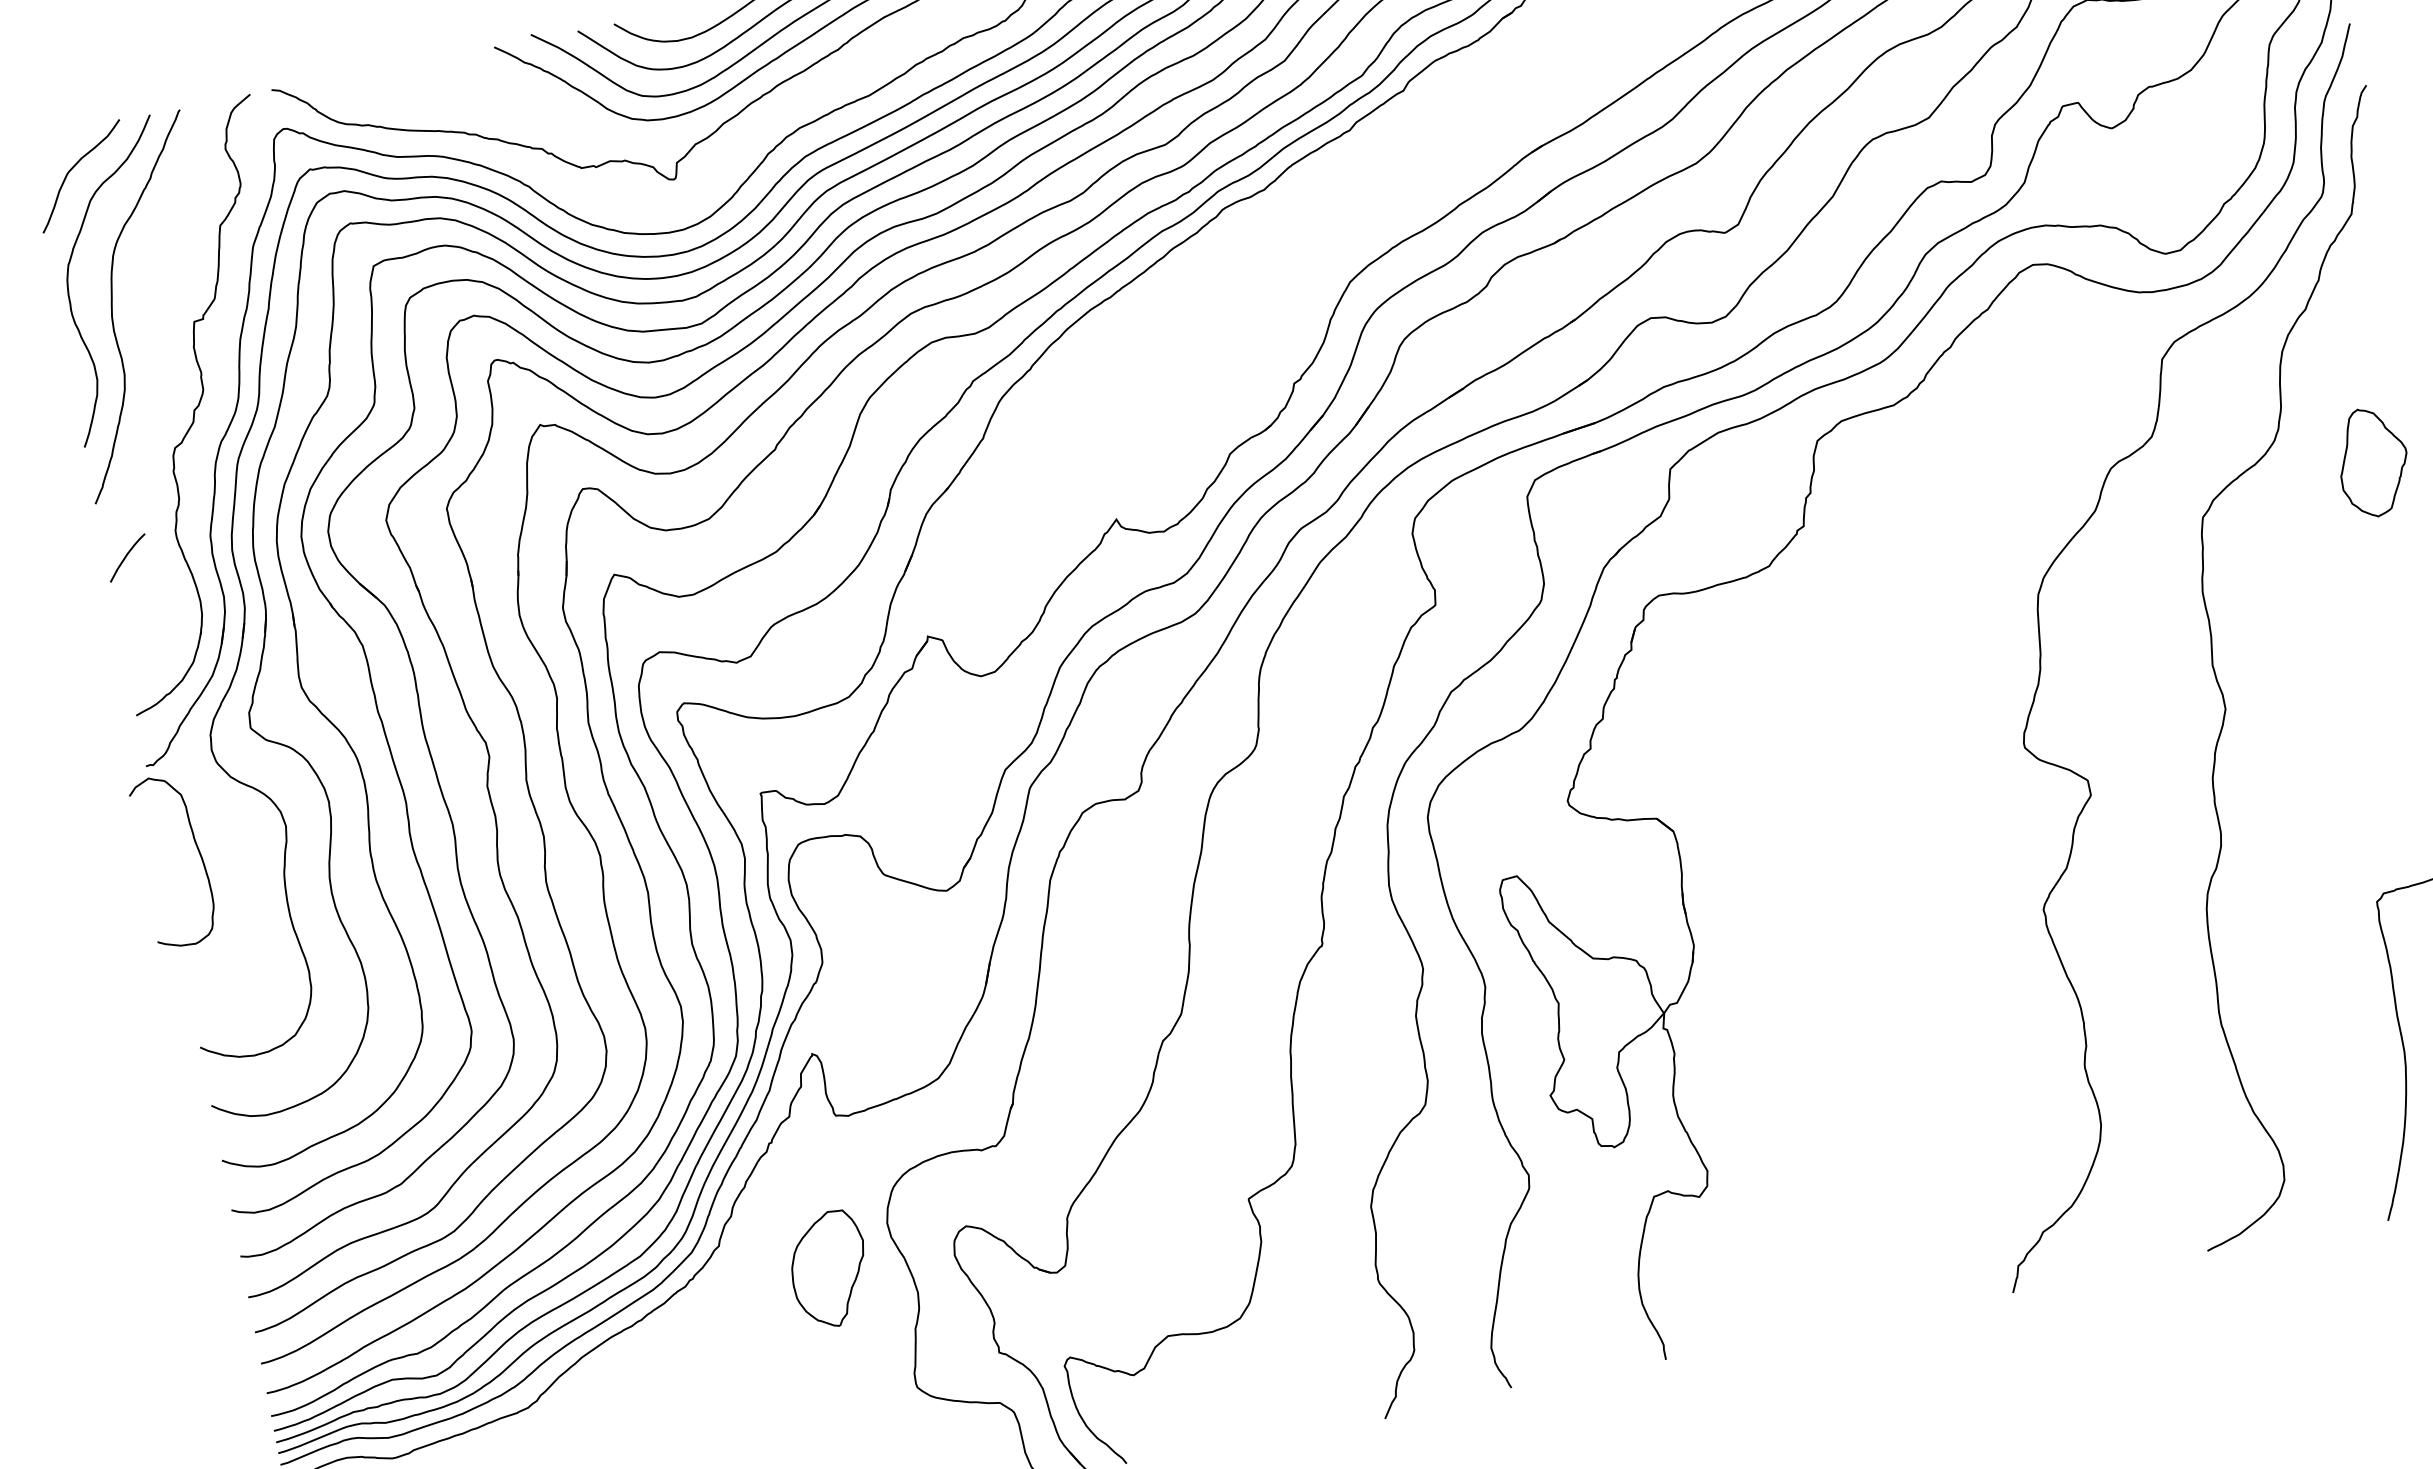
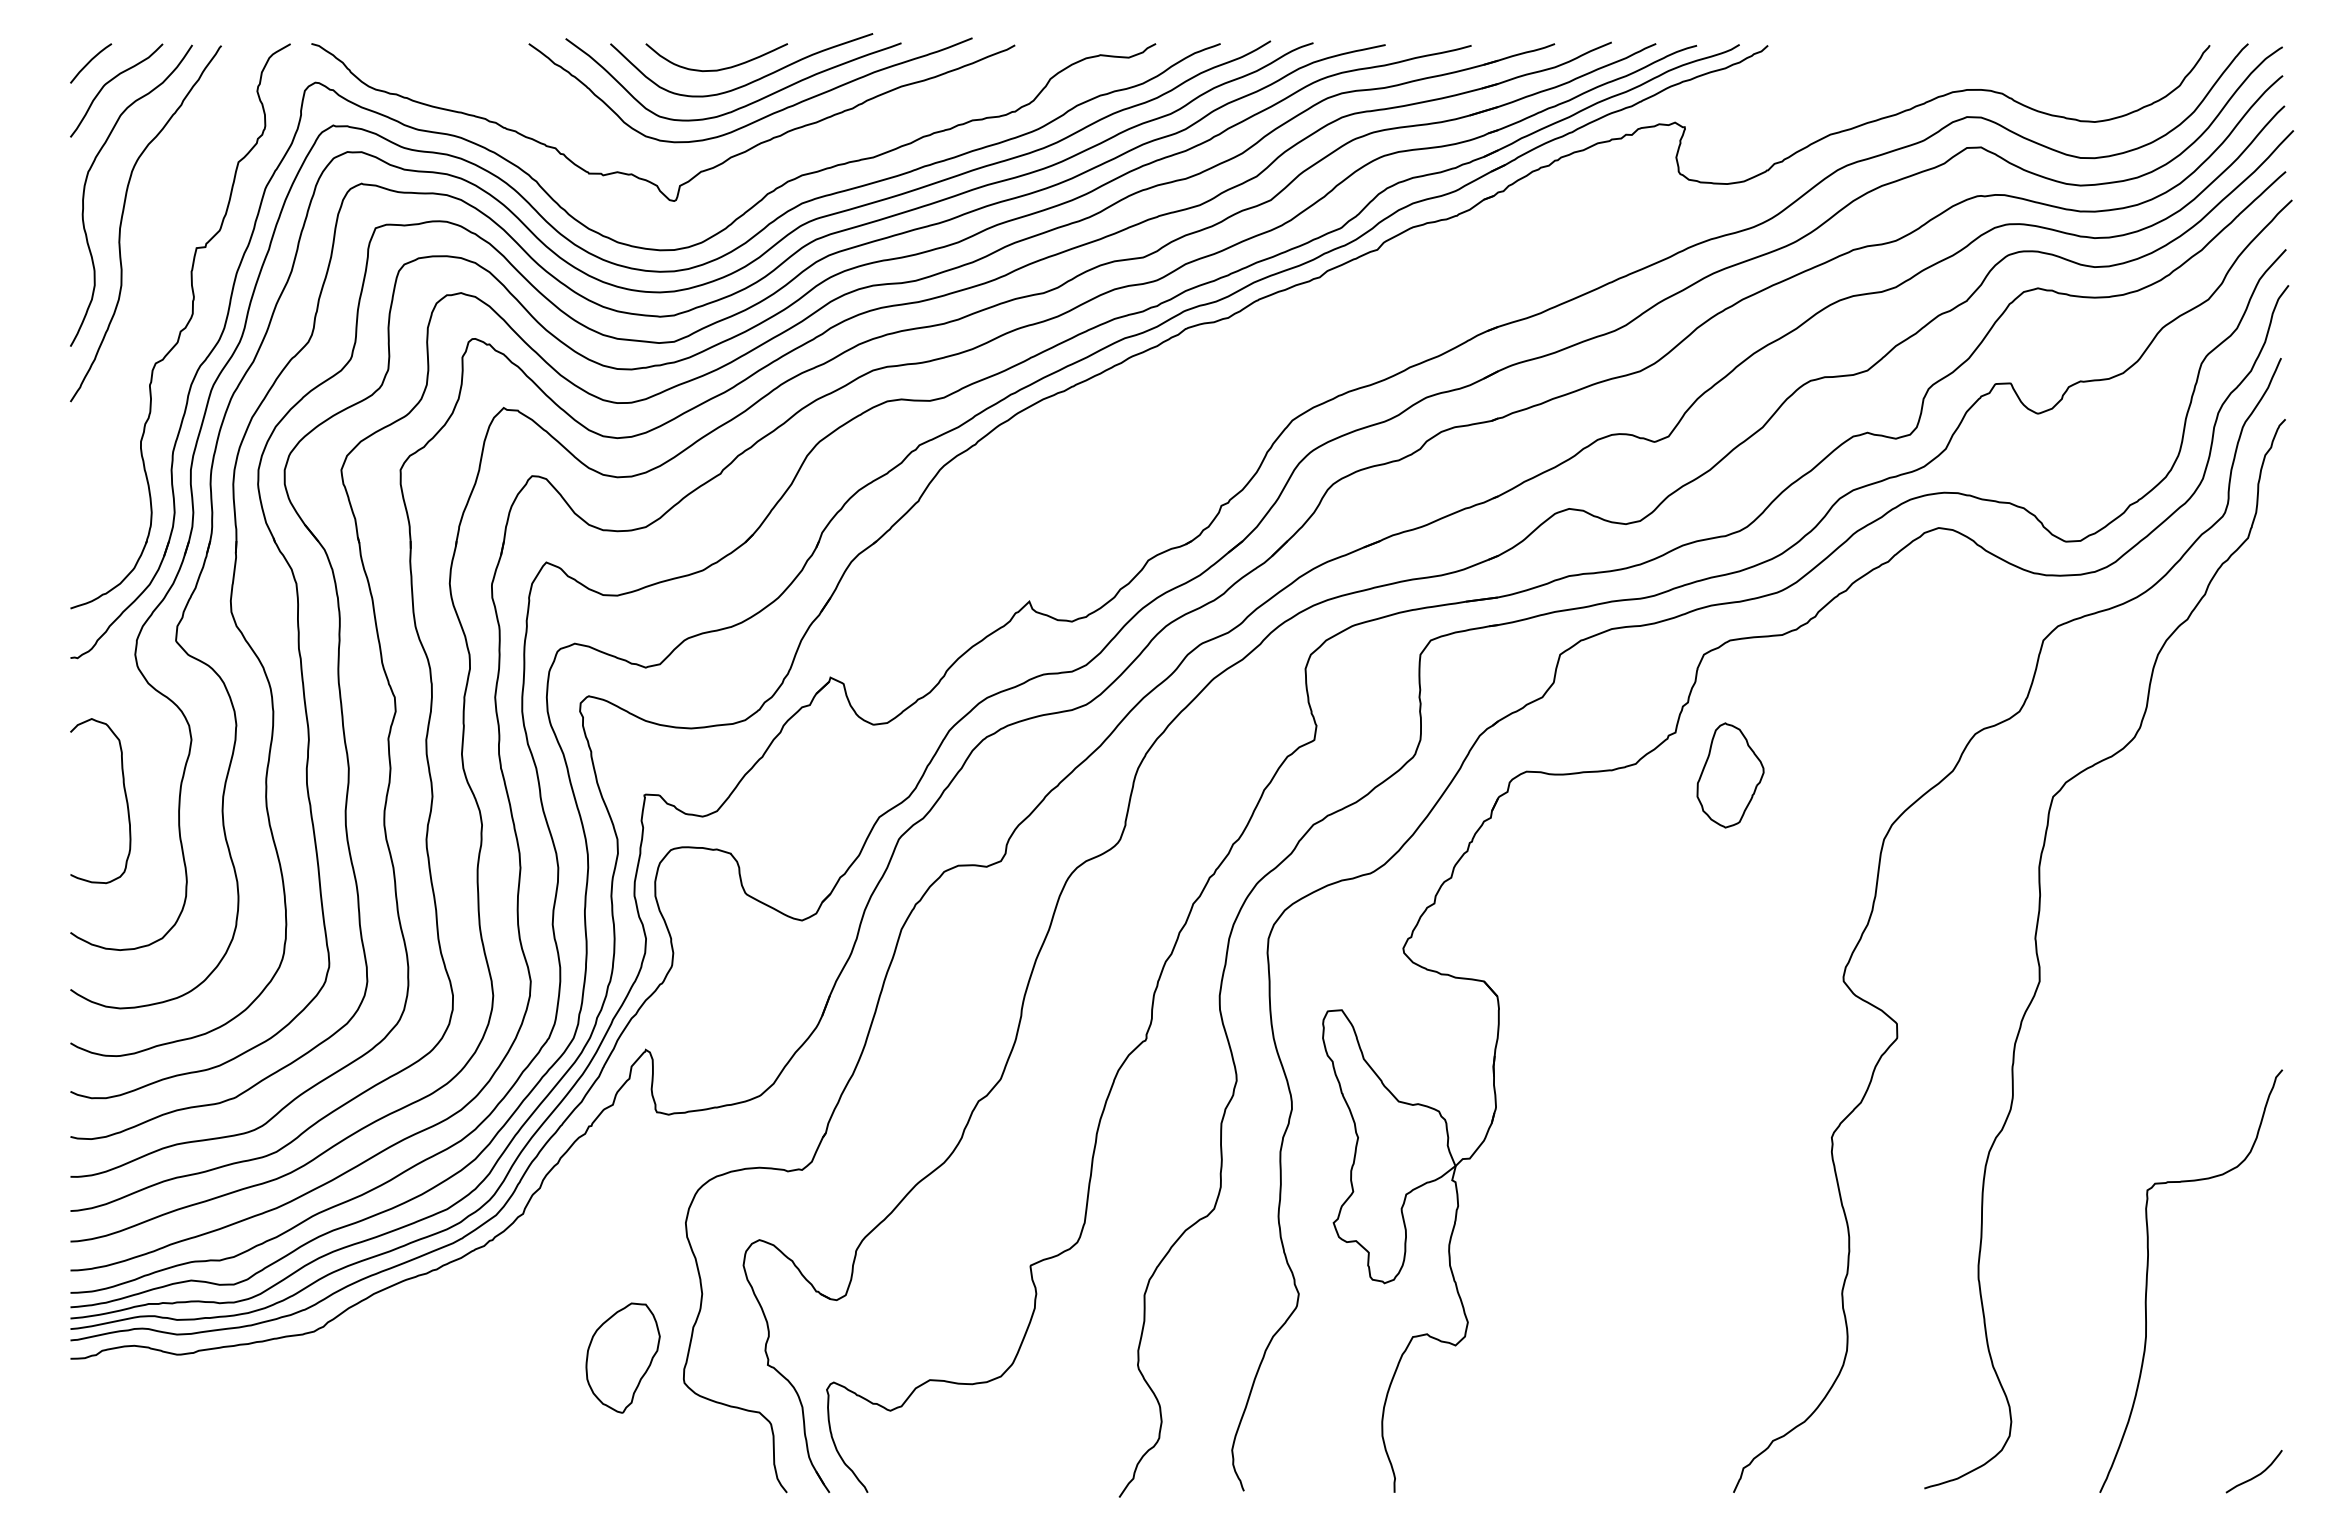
part: (2373, 462) -> (1730, 775), moved
curve: (126, 557) -> (90, 62), moved
curve: (197, 849) -> (124, 794), moved
part: (828, 1269) -> (622, 1357), moved

